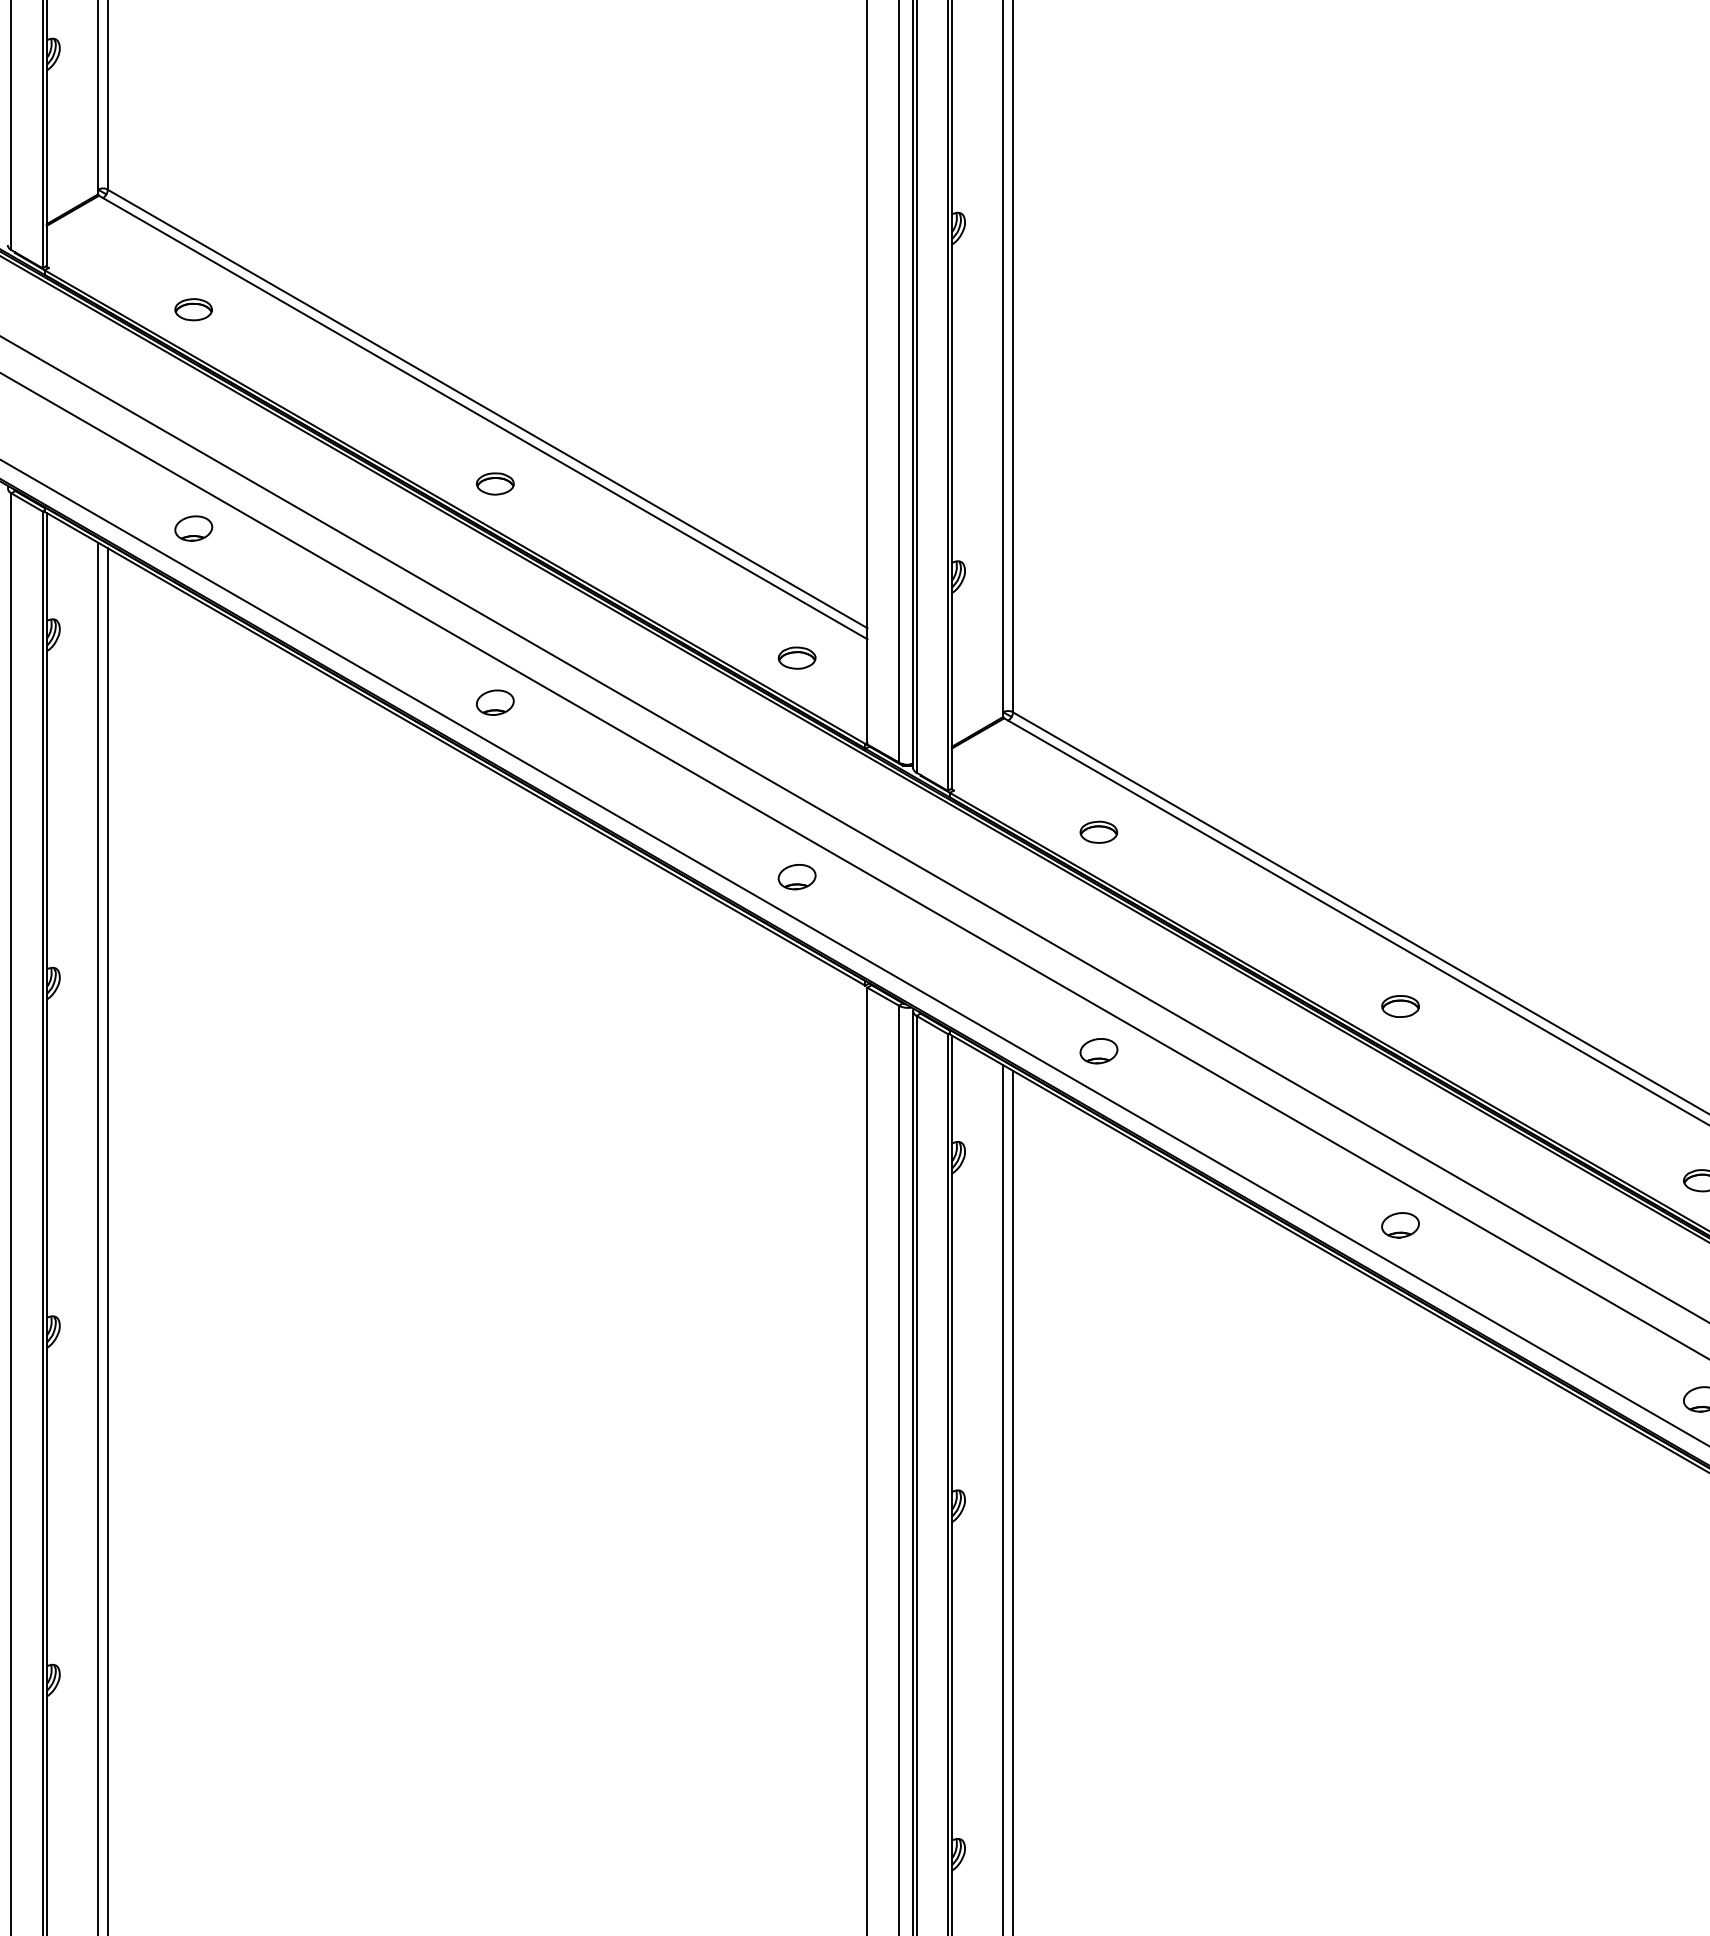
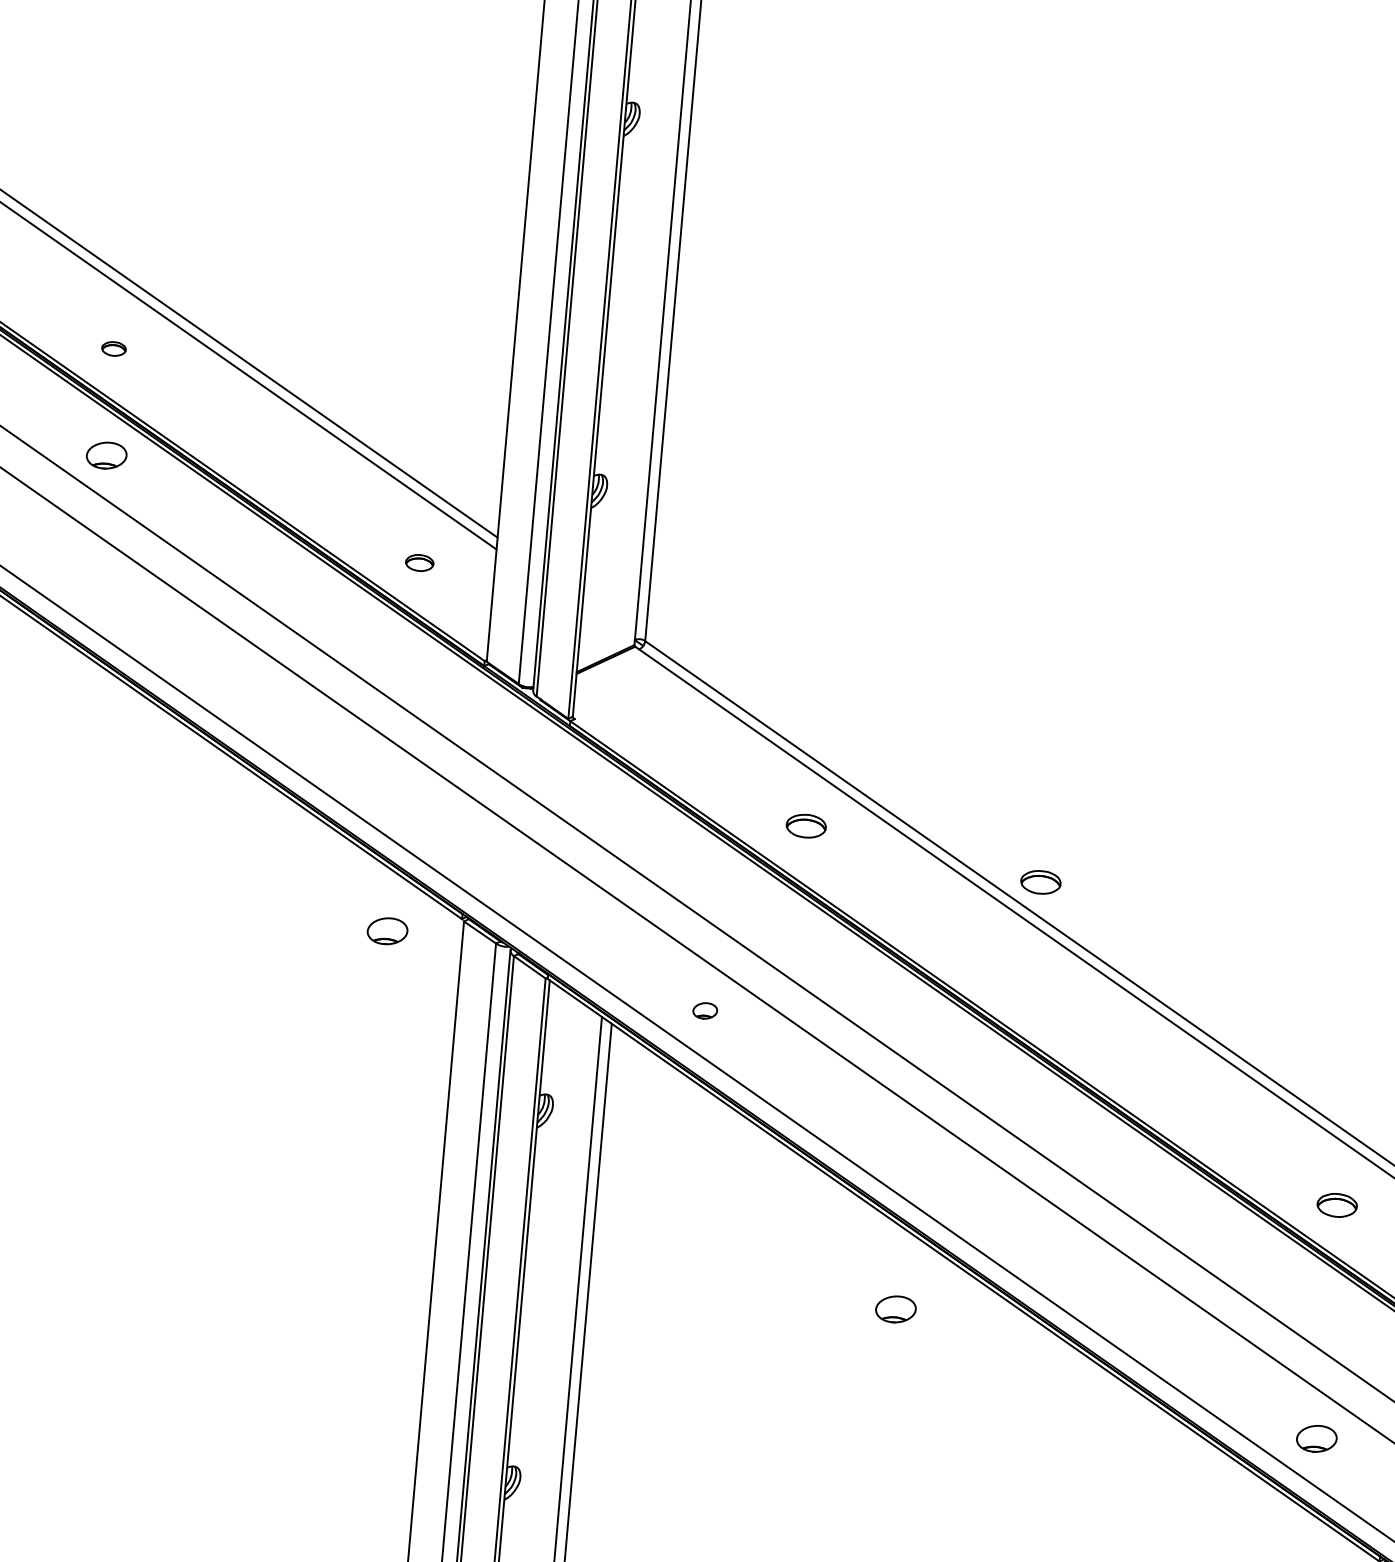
part: (495, 483) -> (114, 348), size x0.6
part: (796, 657) -> (419, 562), size x0.7
part: (495, 702) -> (106, 455), moved
part: (1098, 831) -> (805, 825), moved
part: (796, 877) -> (386, 931), moved
part: (1400, 1006) -> (1040, 882), moved
part: (1098, 1051) -> (704, 1011), size x0.6
part: (1400, 1225) -> (895, 1309), moved

